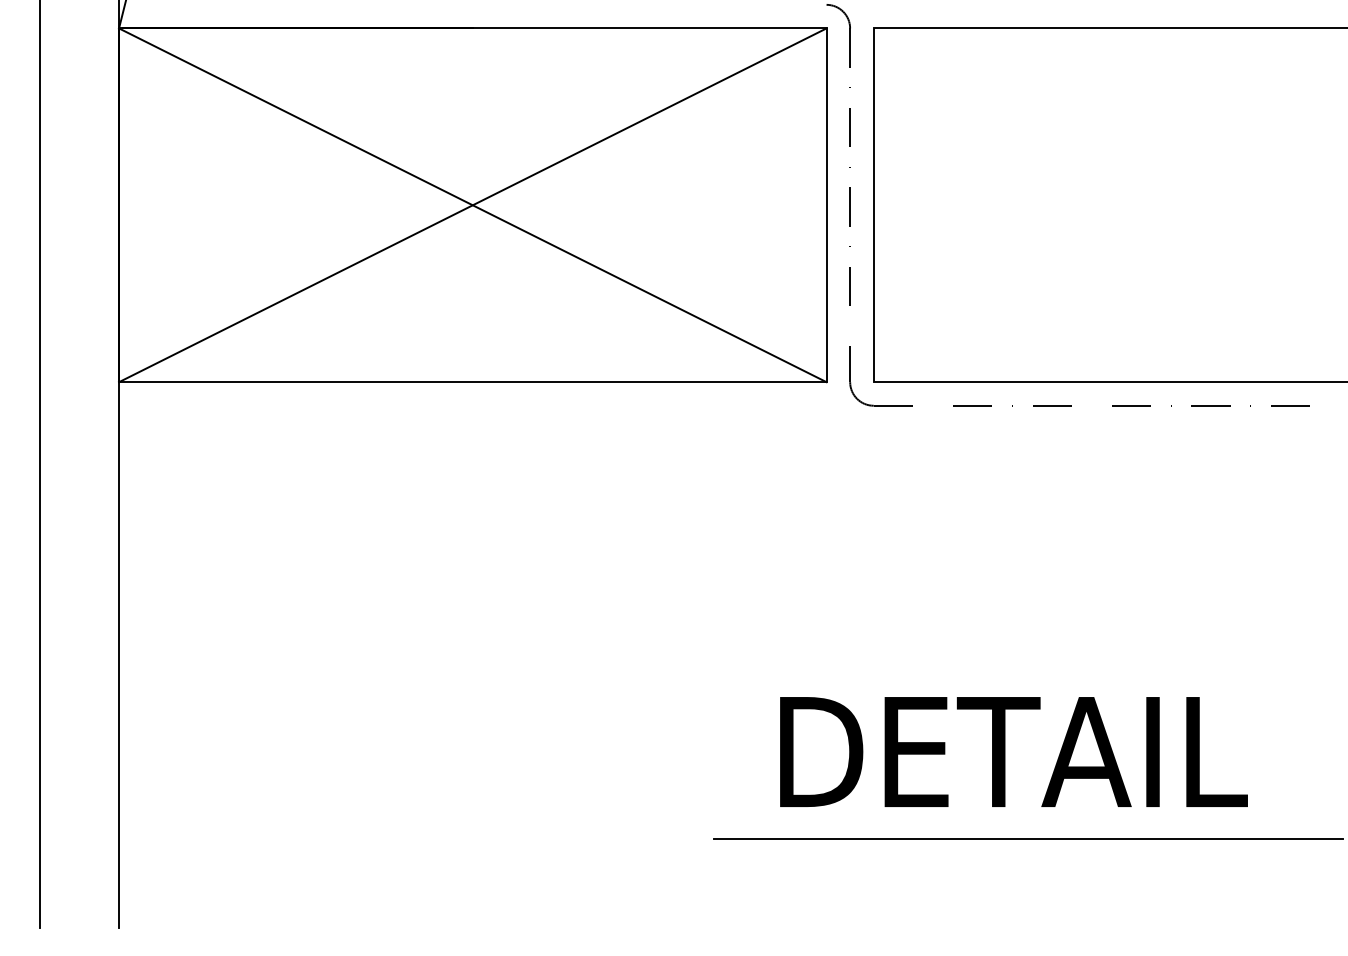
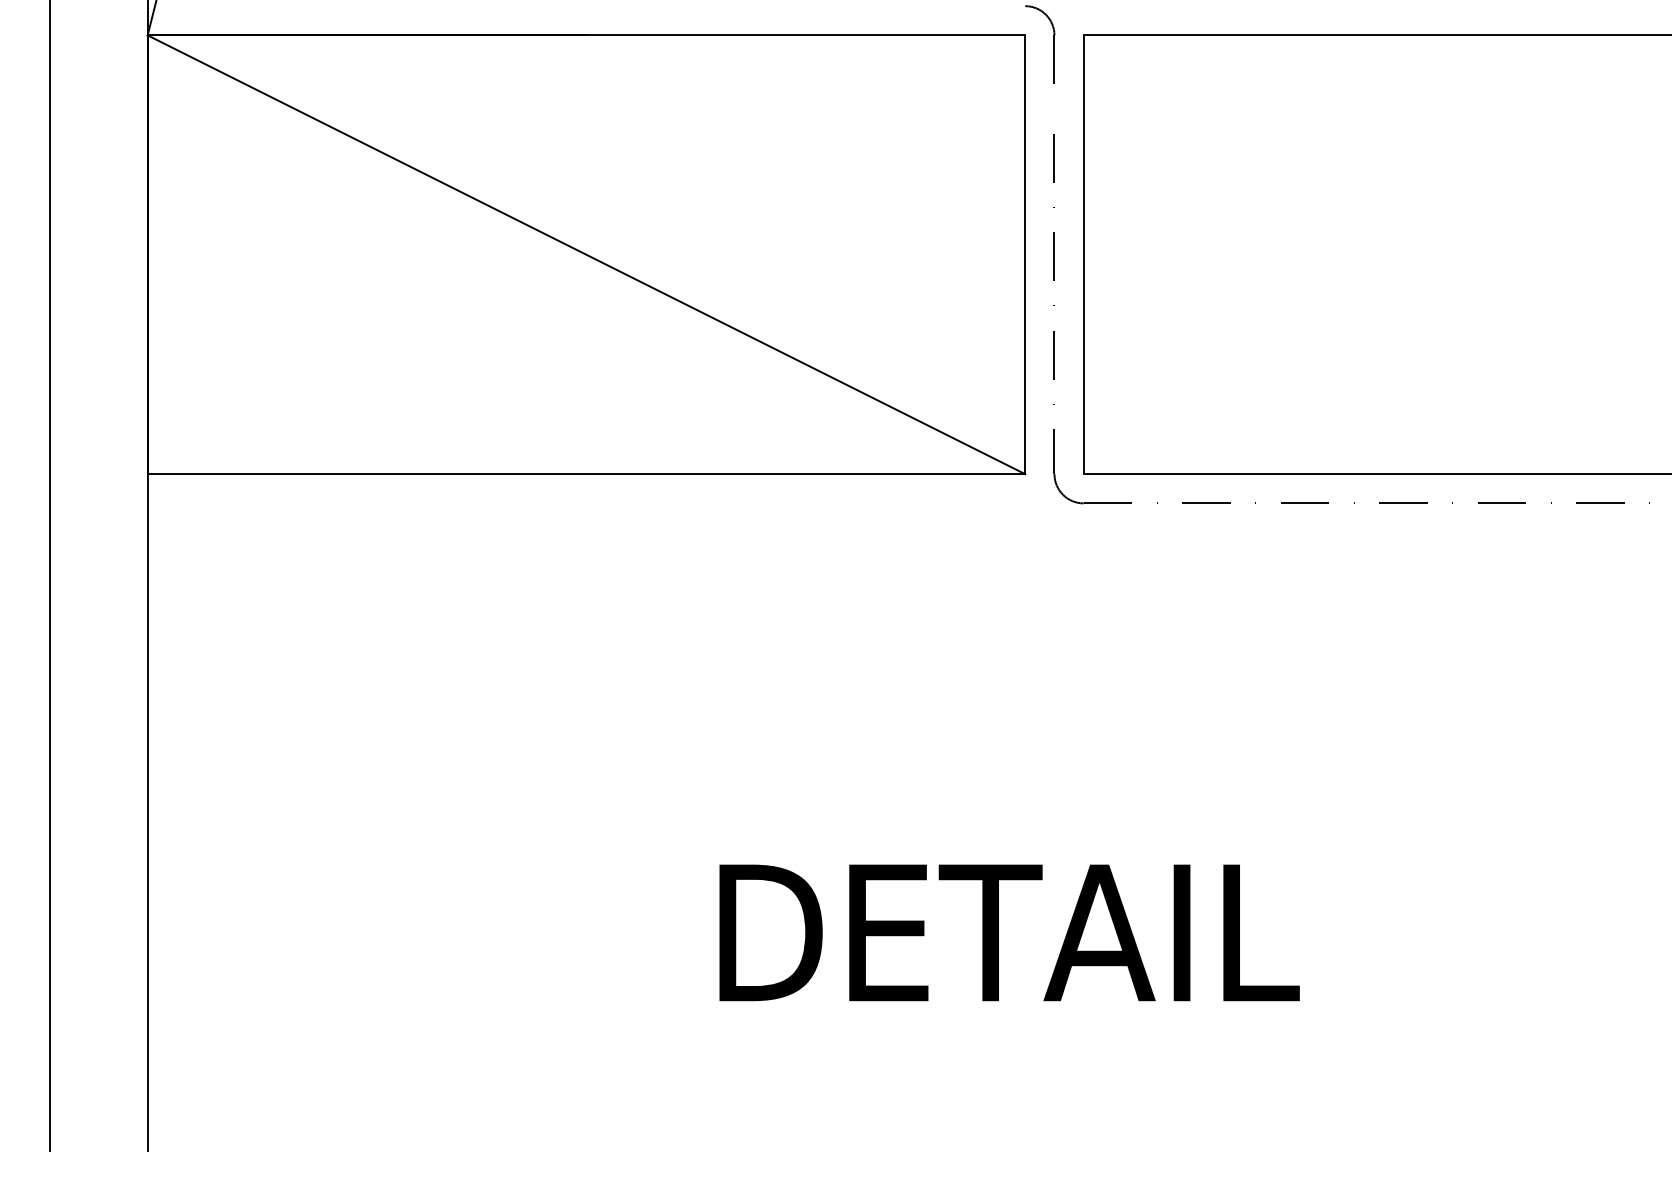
line: (472, 205) -> (586, 255), removed
text: (1013, 751) -> (1009, 932), moved
line: (1028, 838) -> (1275, 1040), removed

